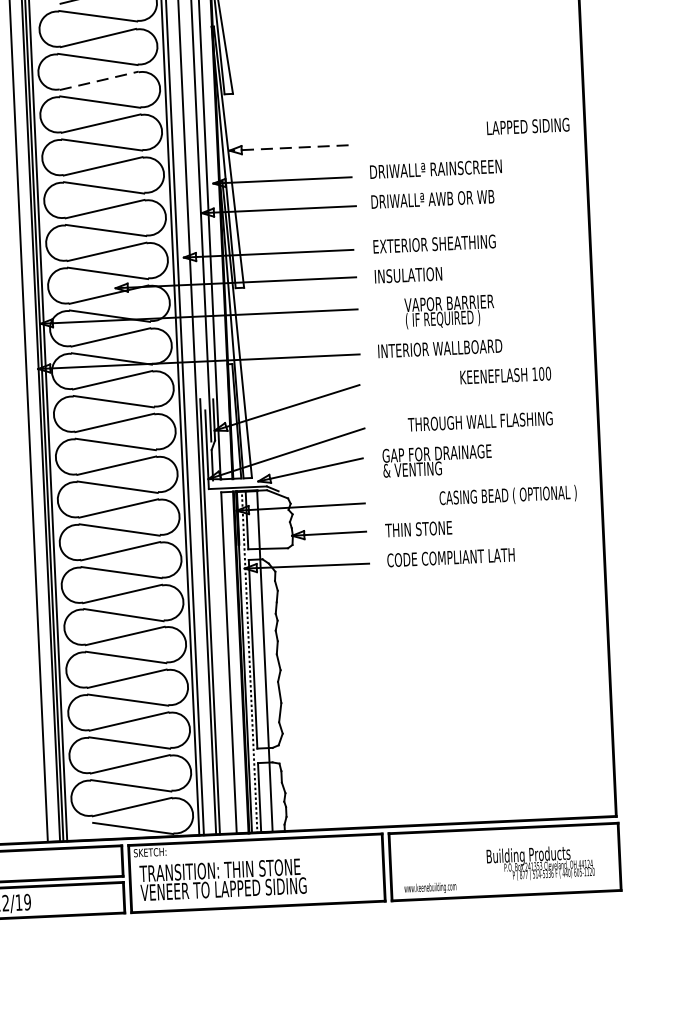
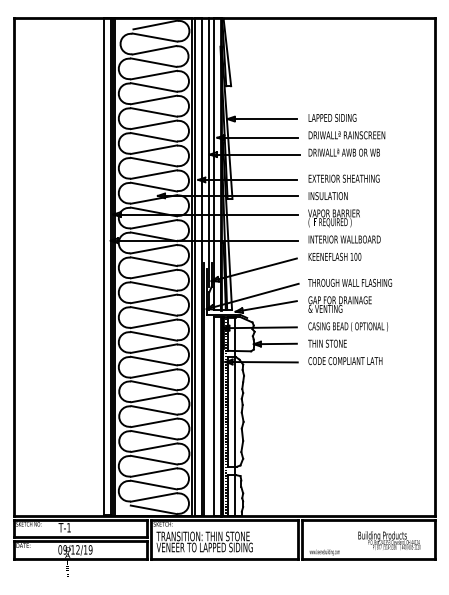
line: (98, 81) -> (153, 75), dashed -> solid
text: (528, 125) -> (332, 117), moved
line: (287, 148) -> (261, 119), dashed -> solid
text: (448, 312) -> (333, 218), moved
text: (504, 374) -> (334, 256), moved
text: (479, 420) -> (349, 282), moved
text: (506, 495) -> (347, 326), moved

